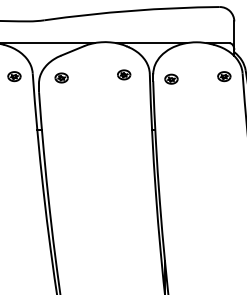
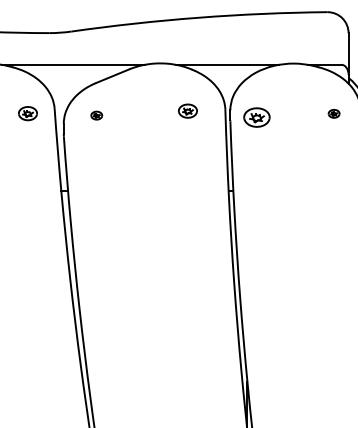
part: (224, 76) -> (334, 113), size x0.6
part: (61, 77) -> (96, 114), size x0.6
part: (171, 78) -> (256, 116), size x1.4

